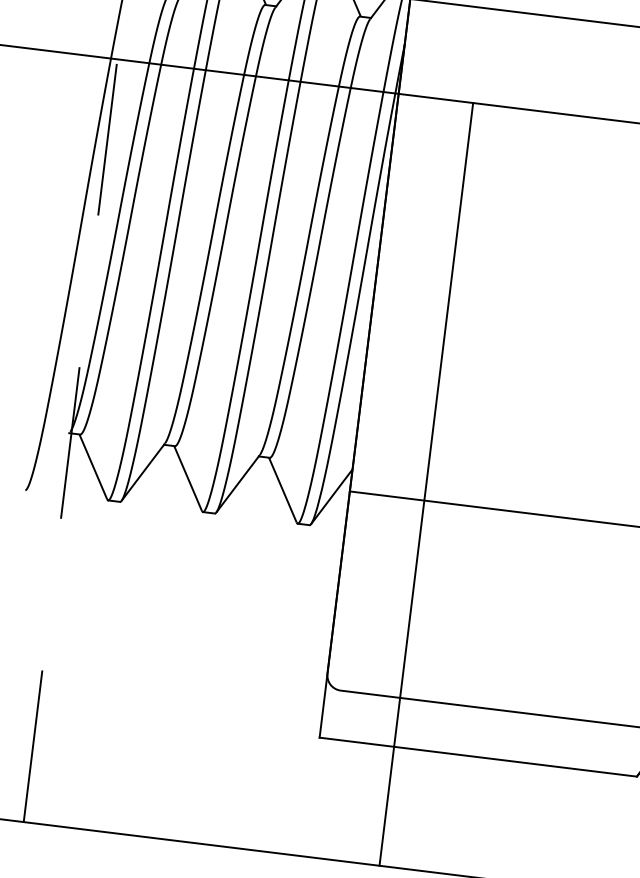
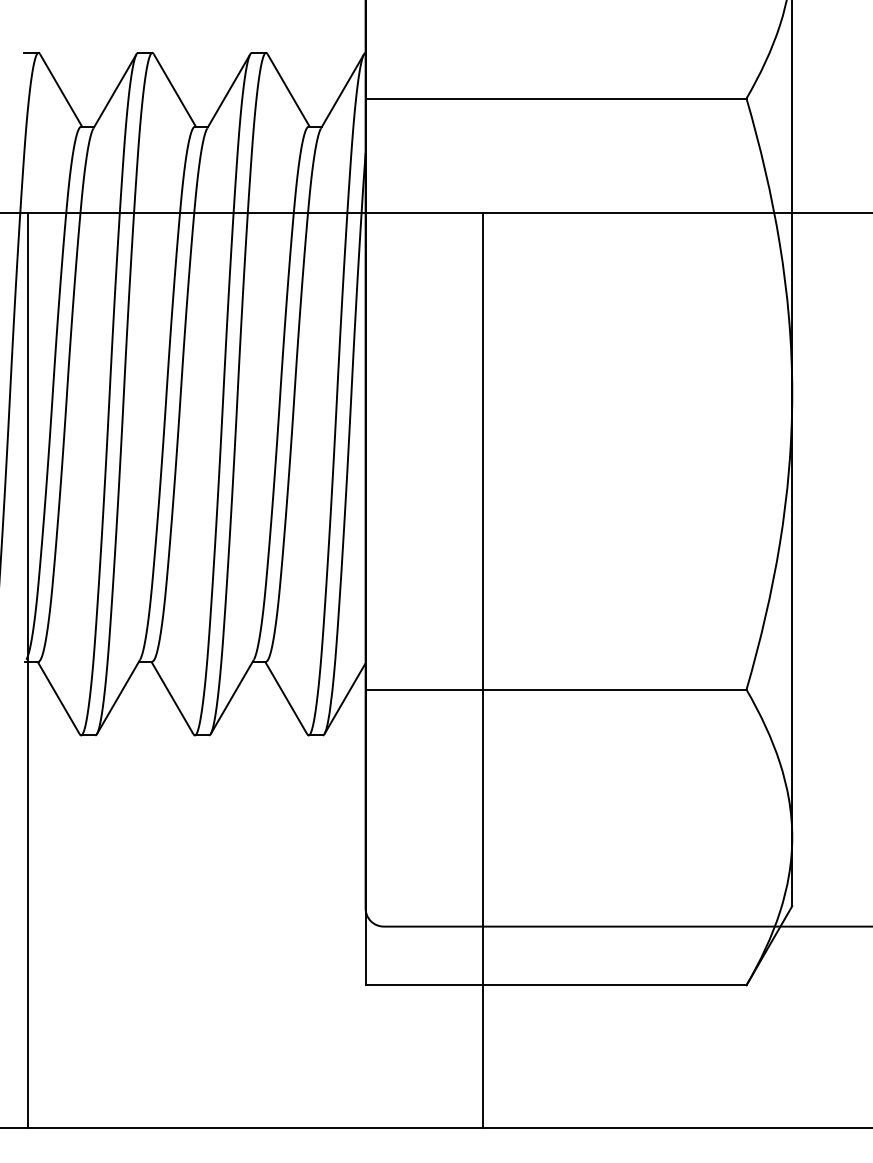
line: (70, 440) -> (27, 670), dashed -> solid
line: (426, 484) -> (483, 670), moved

